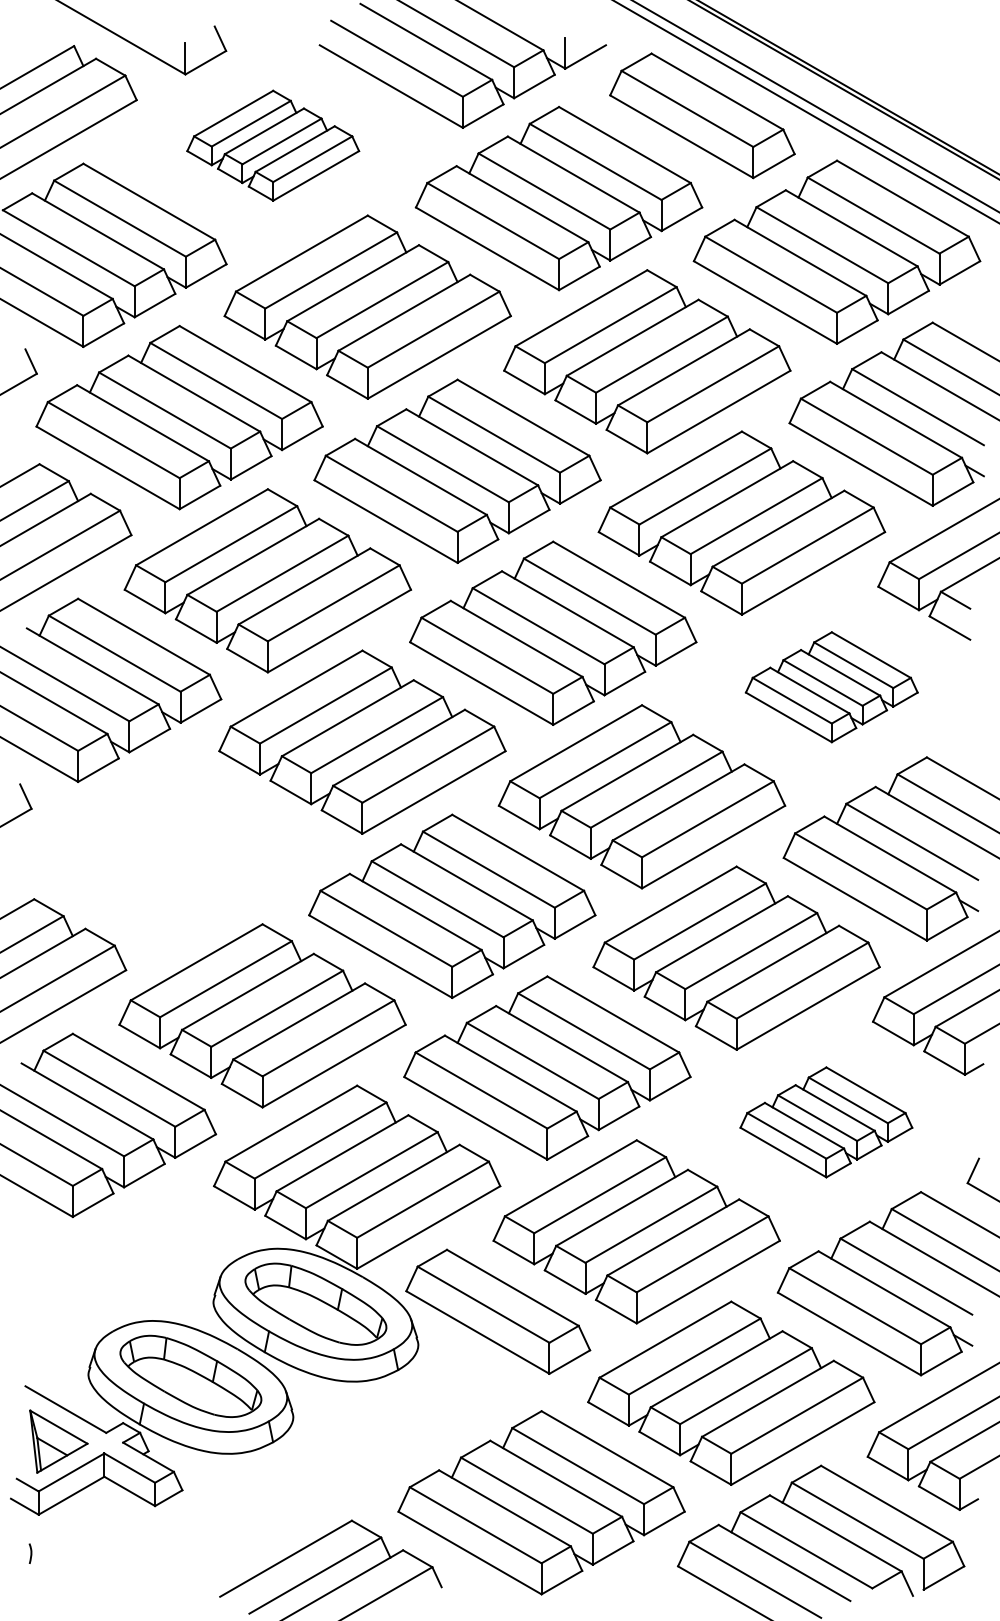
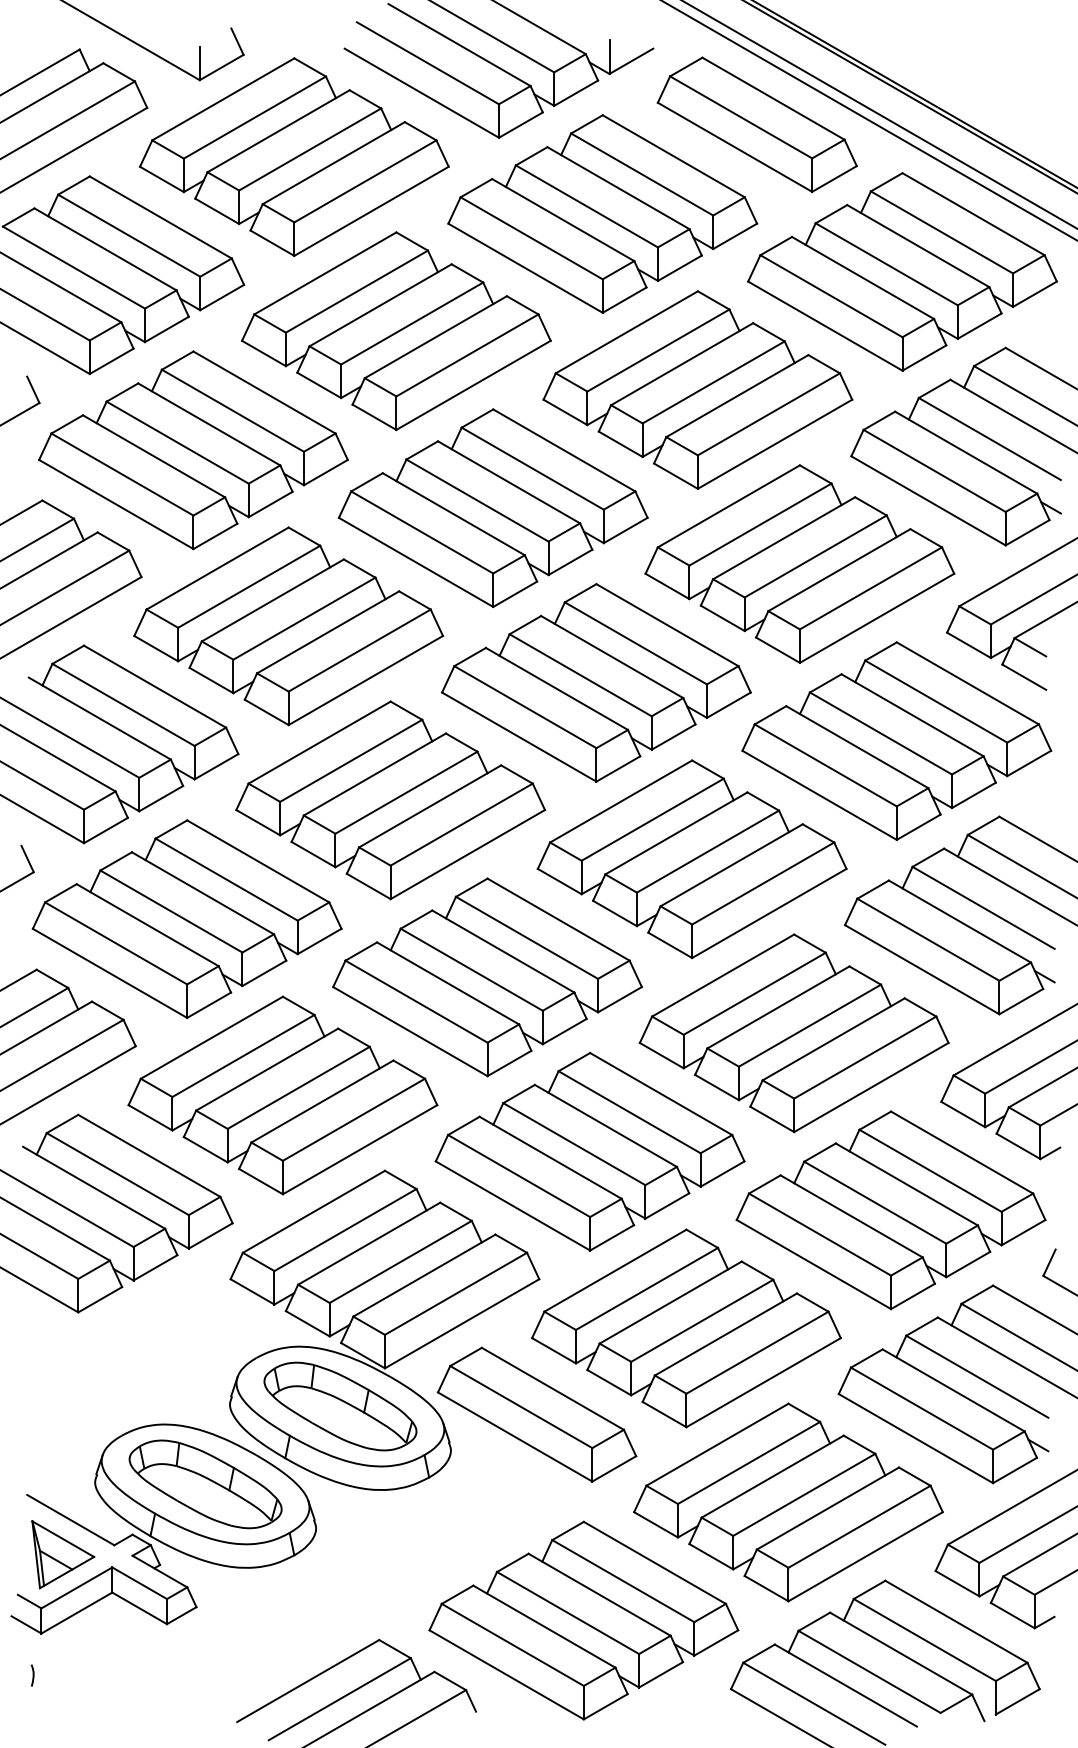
part: (273, 145) -> (294, 156), size x1.67
part: (831, 686) -> (896, 740), size x1.67
part: (173, 851) -> (186, 918), added
part: (825, 1122) -> (890, 1210), size x1.67

